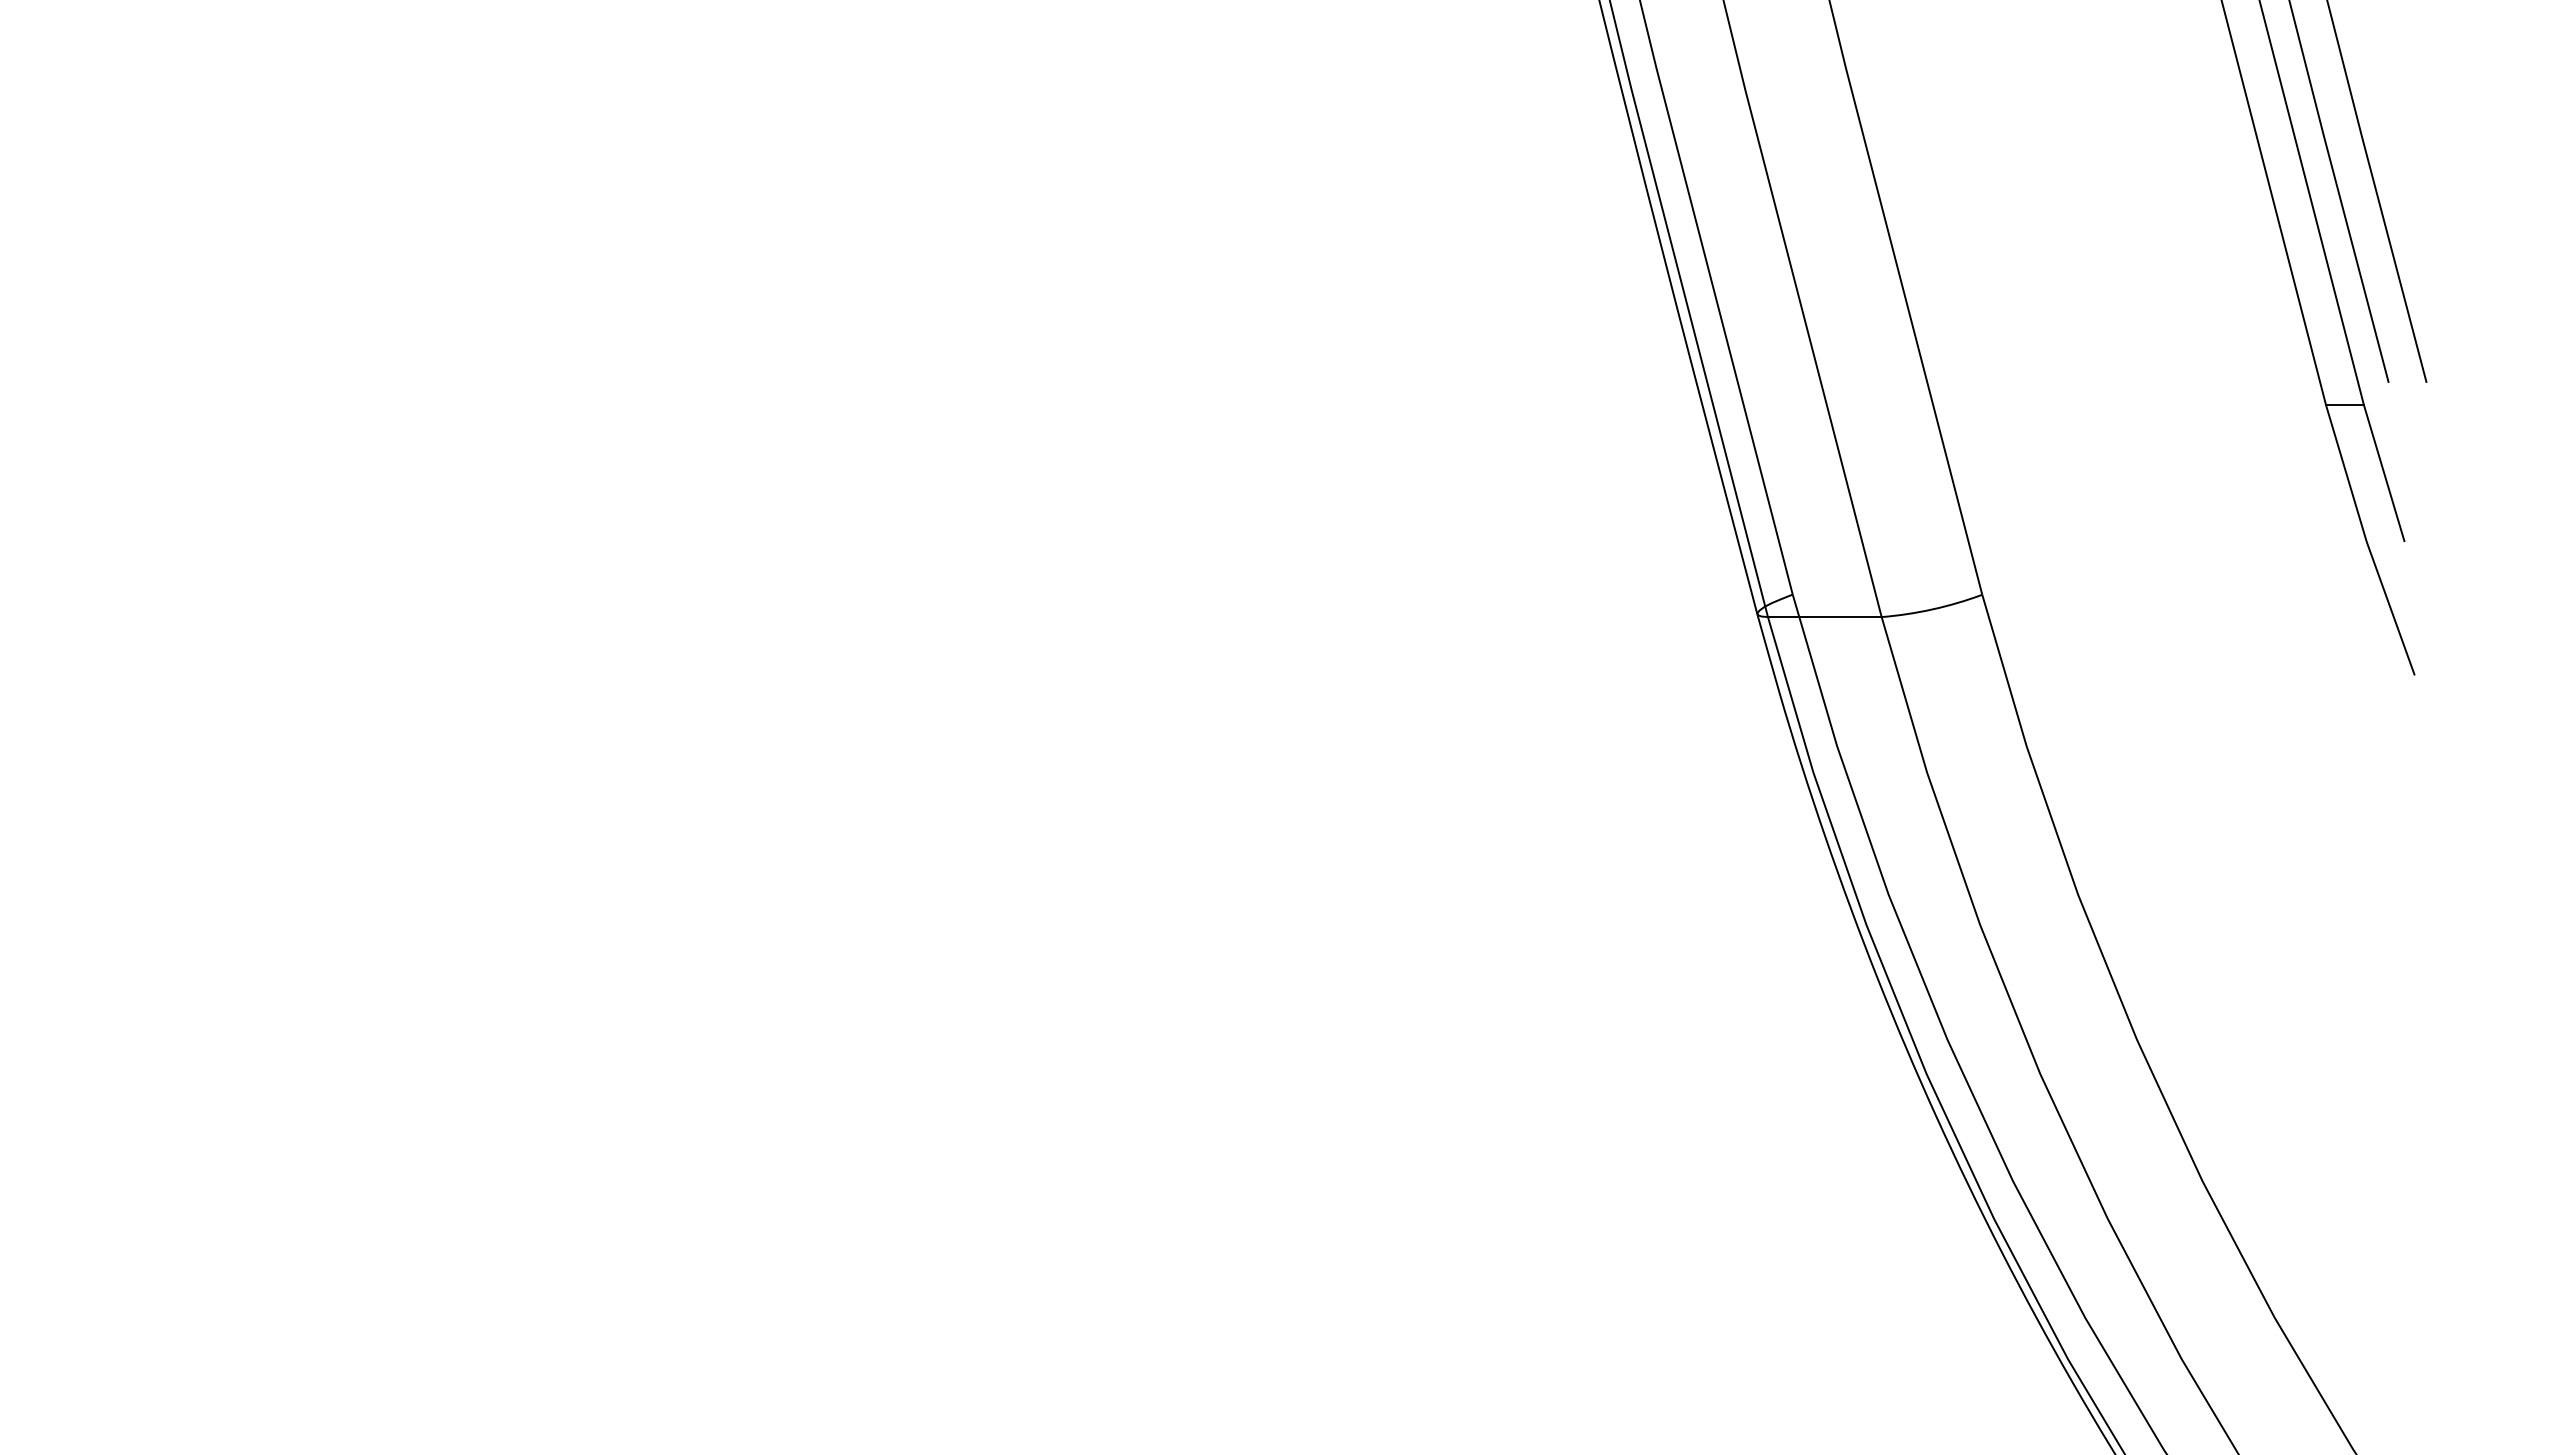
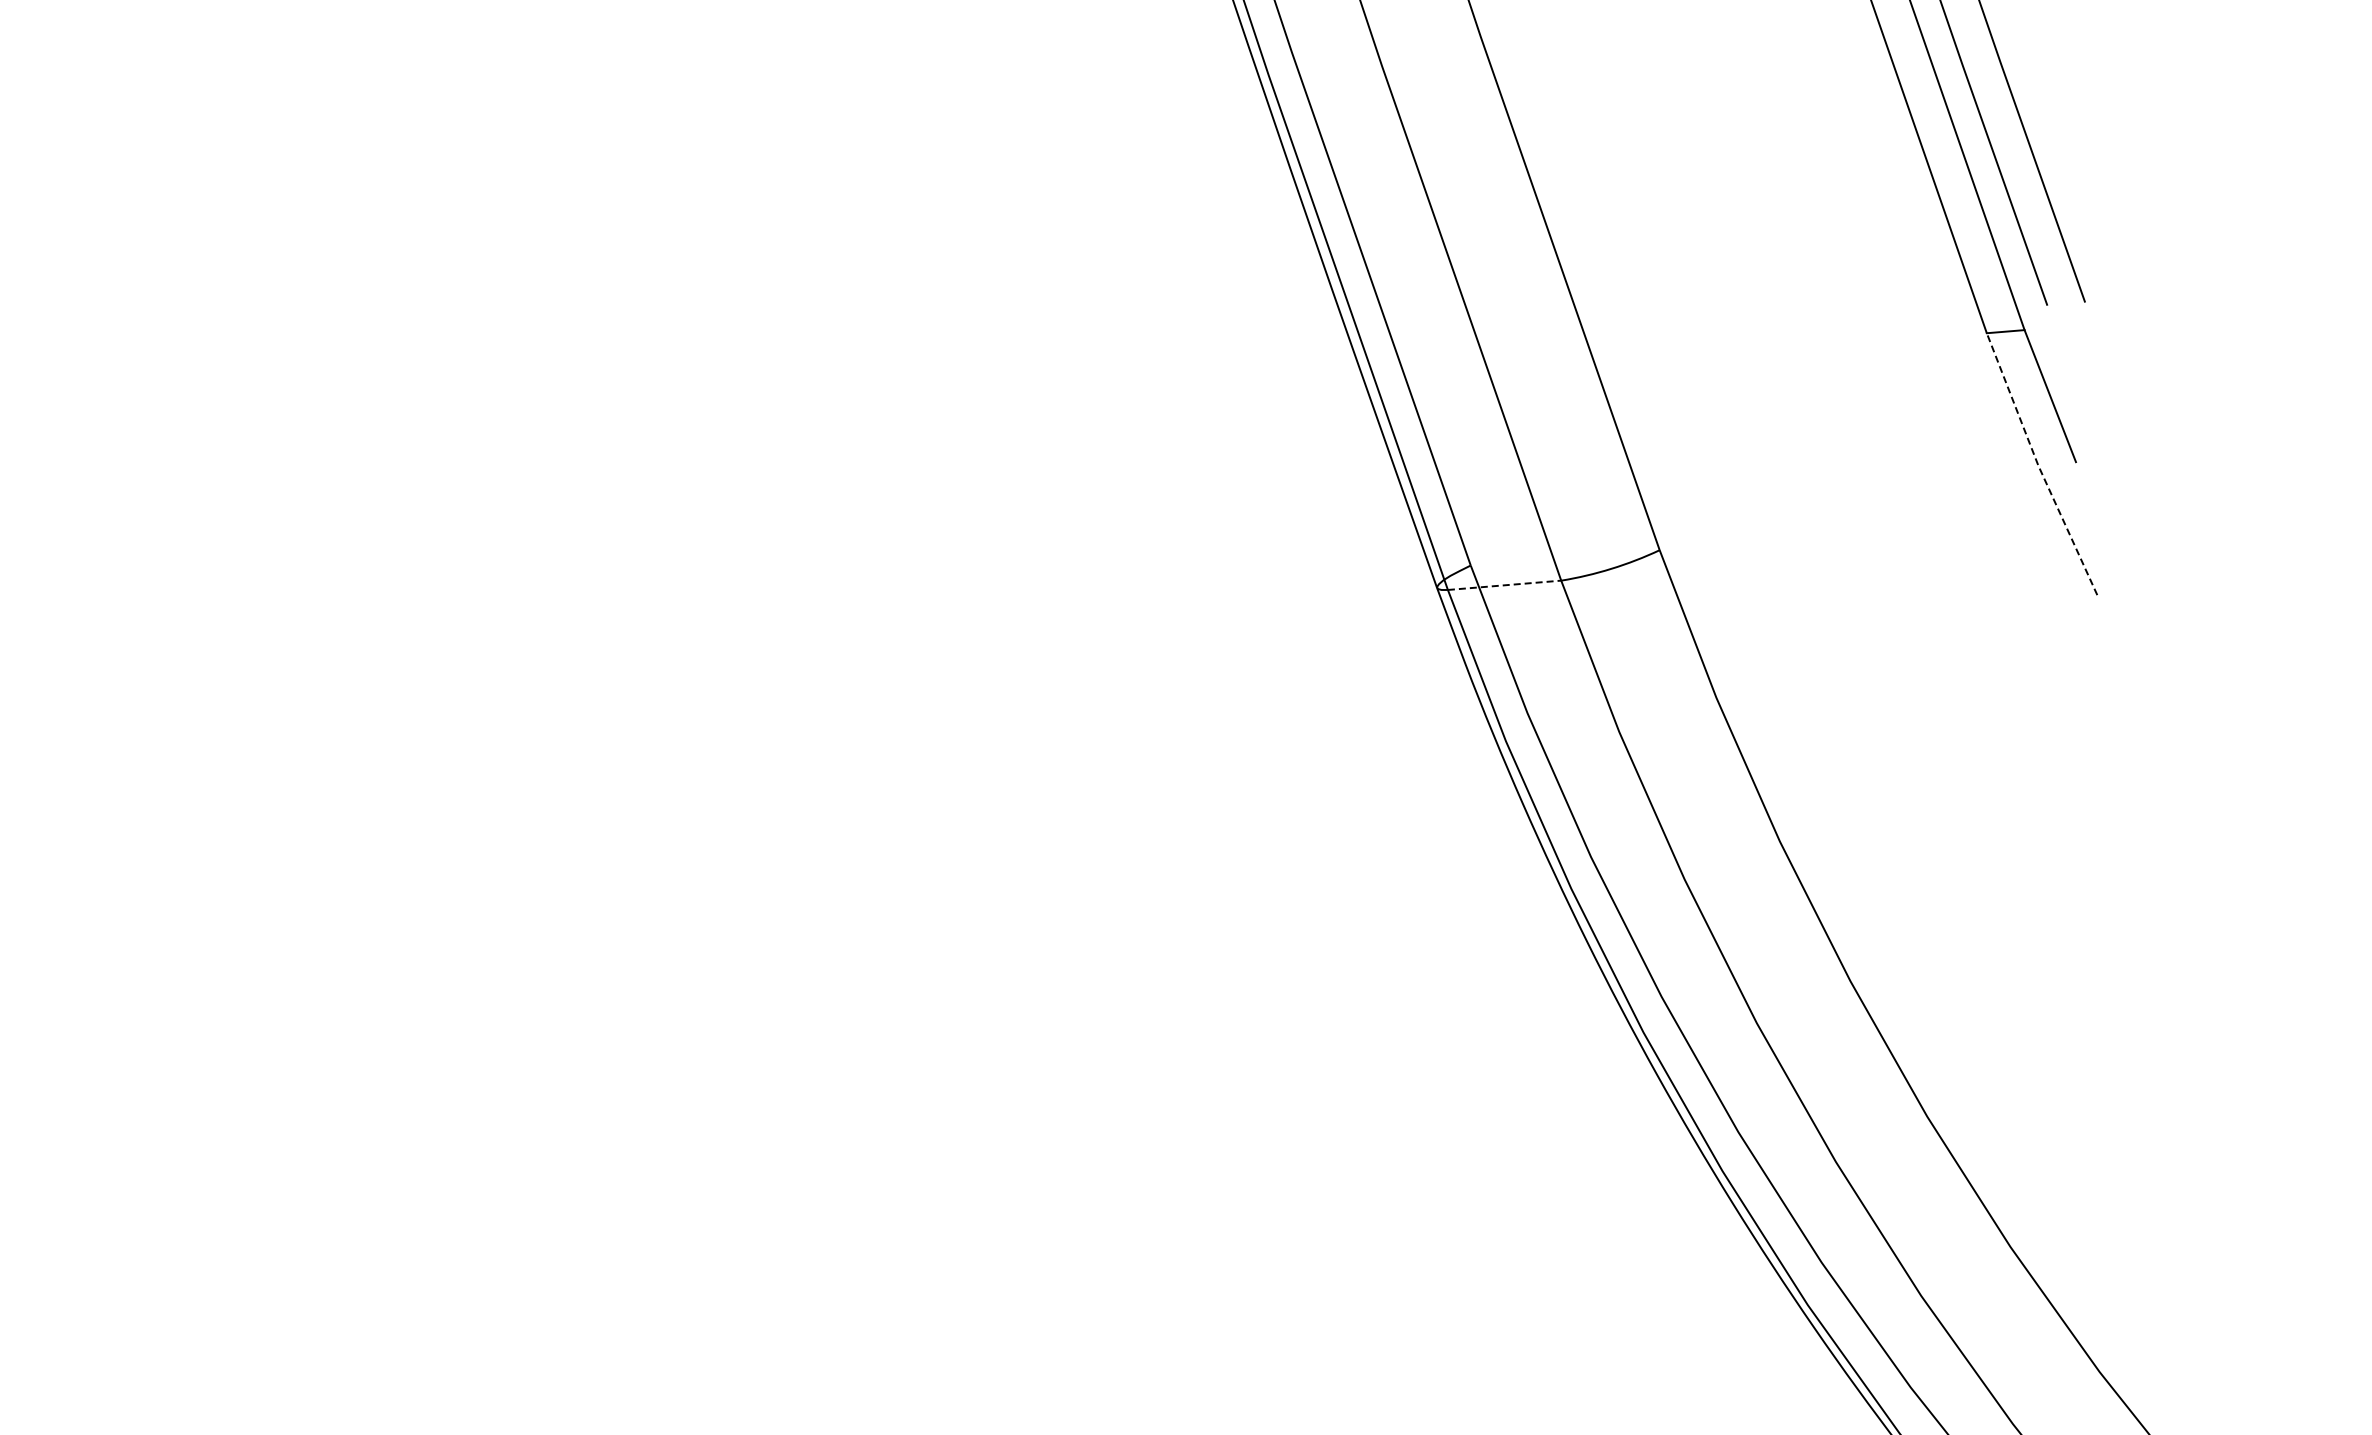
line: (2366, 542) -> (2038, 466), solid -> dashed
line: (1824, 617) -> (1504, 585), solid -> dashed

